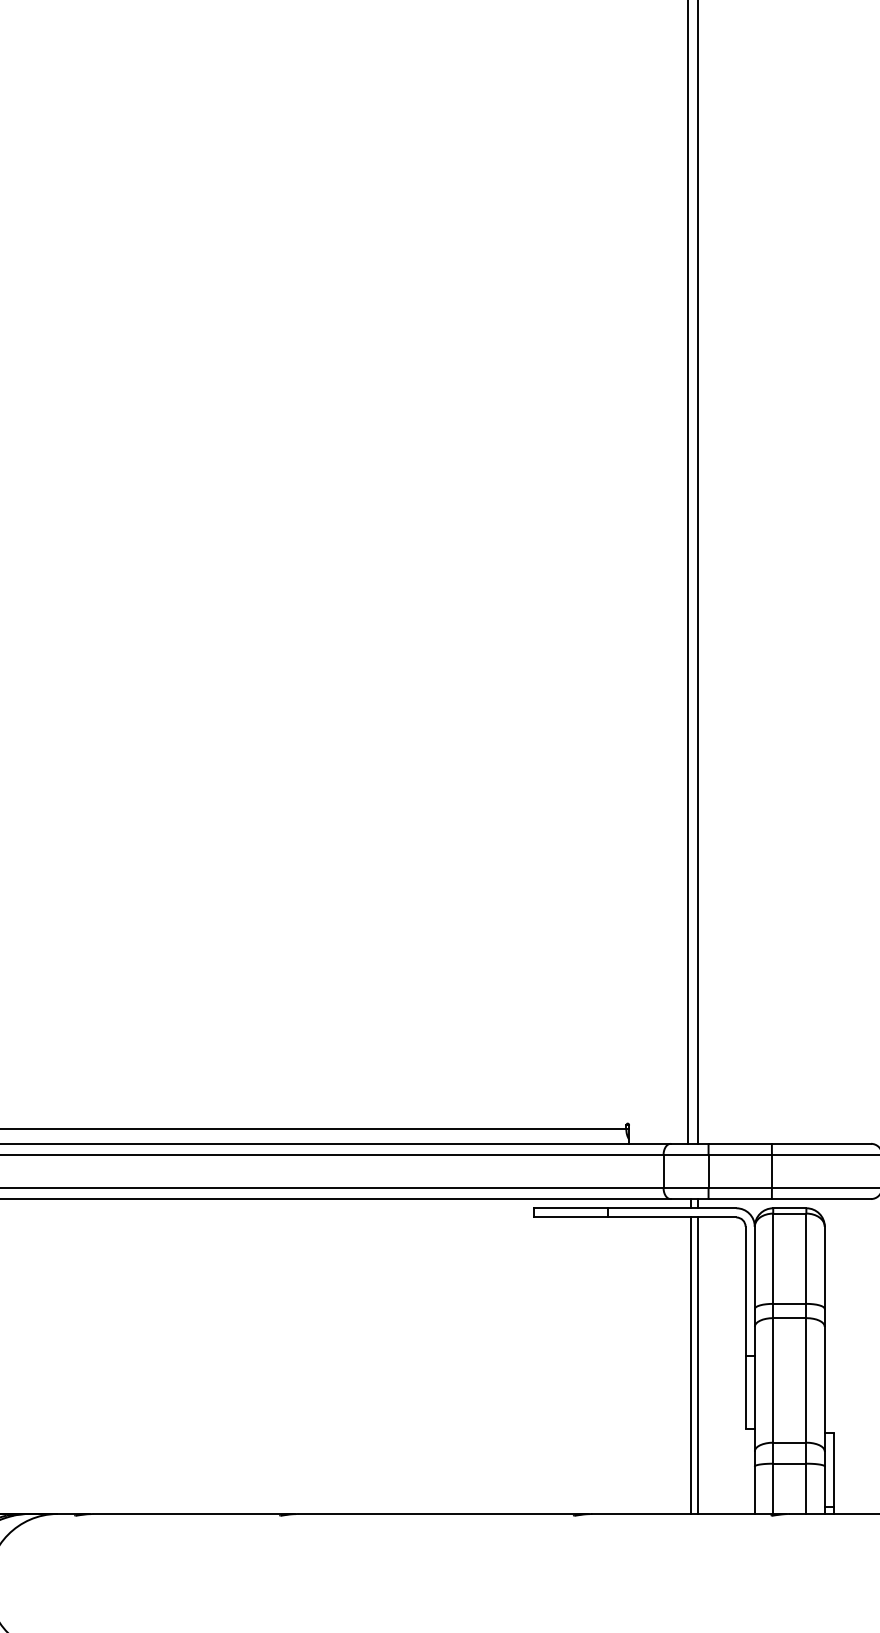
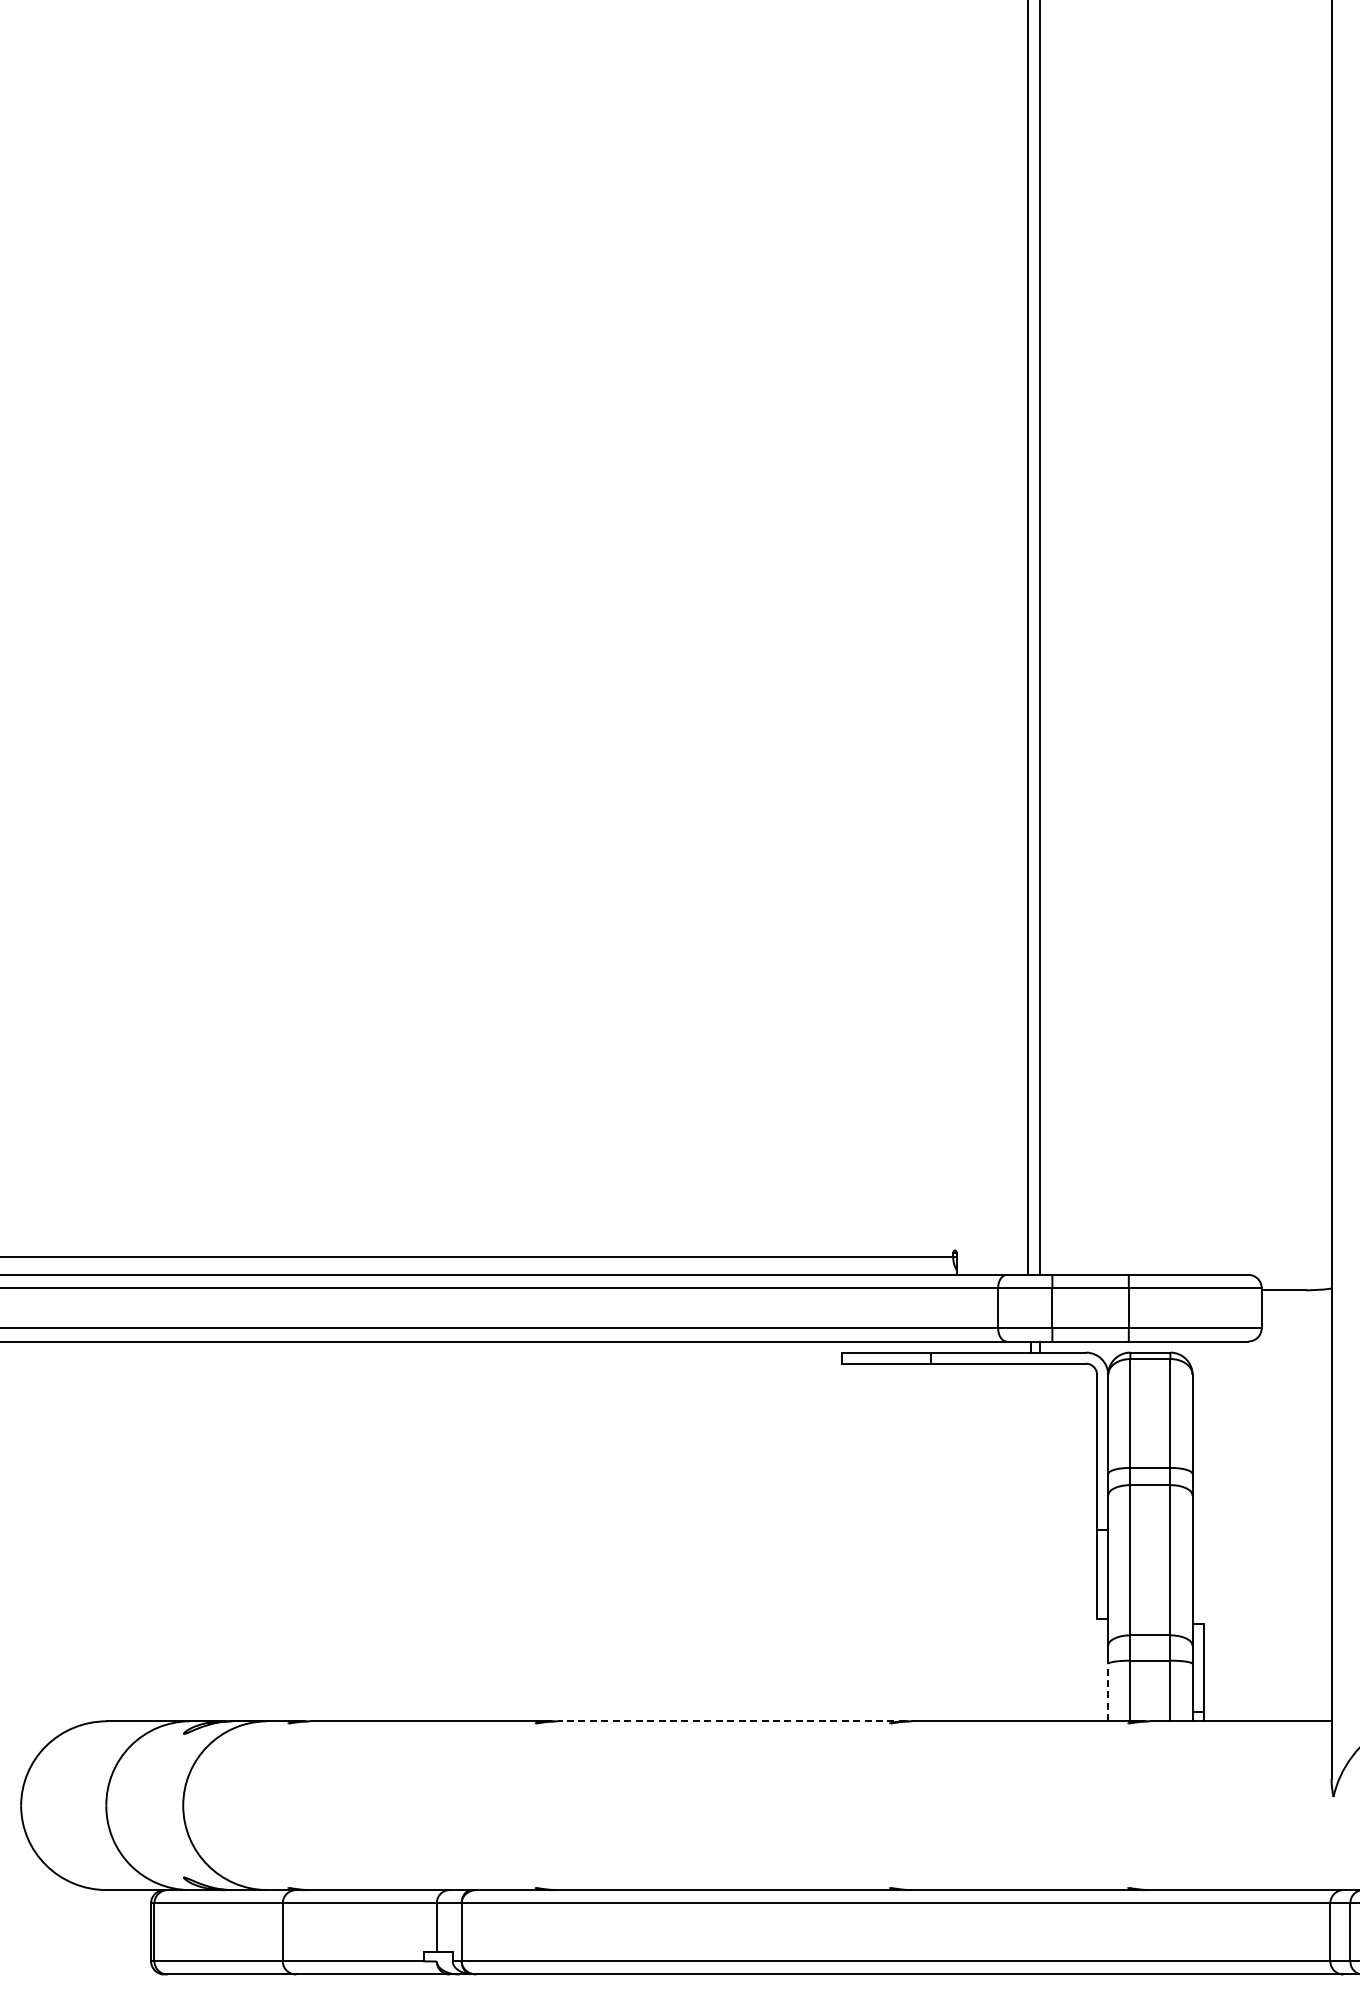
line: (690, 1365) -> (1030, 1542), removed
line: (697, 1365) -> (1039, 1542), removed
line: (755, 1490) -> (1108, 1692), solid -> dashed
line: (442, 1514) -> (731, 1721), solid -> dashed

